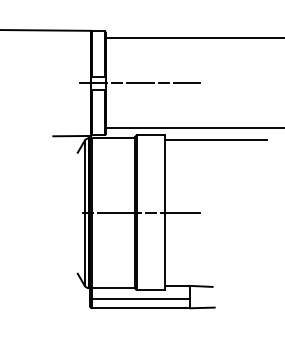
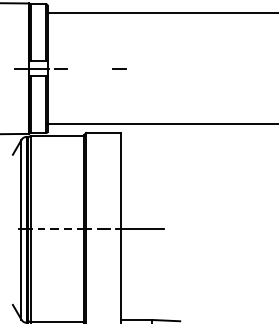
line: (139, 83) -> (89, 68), removed
line: (186, 83) -> (147, 68), removed
line: (215, 139) -> (183, 138), removed
line: (117, 212) -> (62, 228), solid -> dashed

